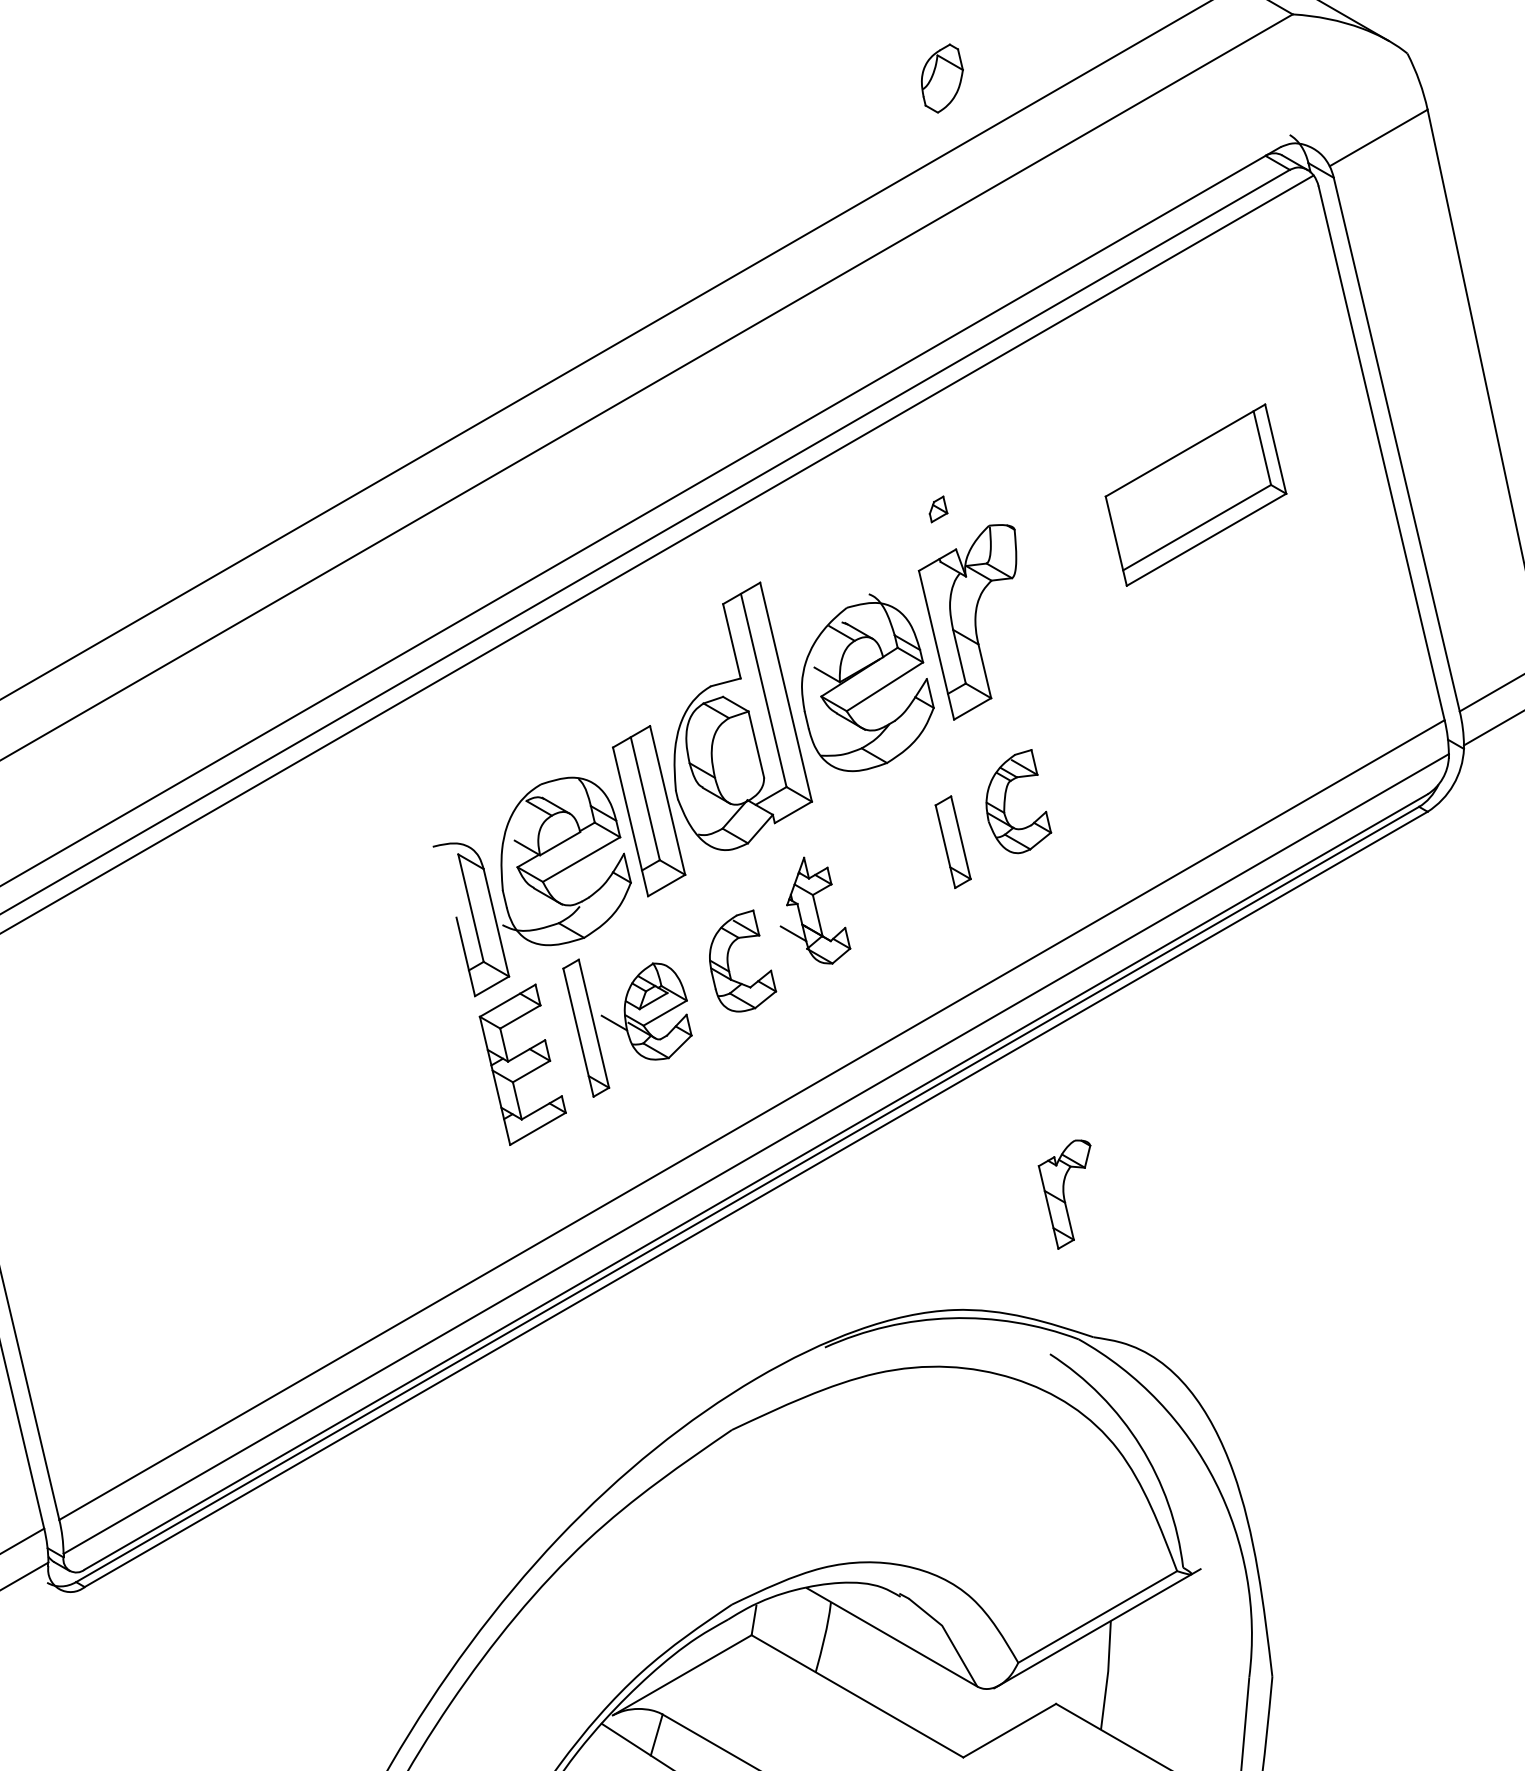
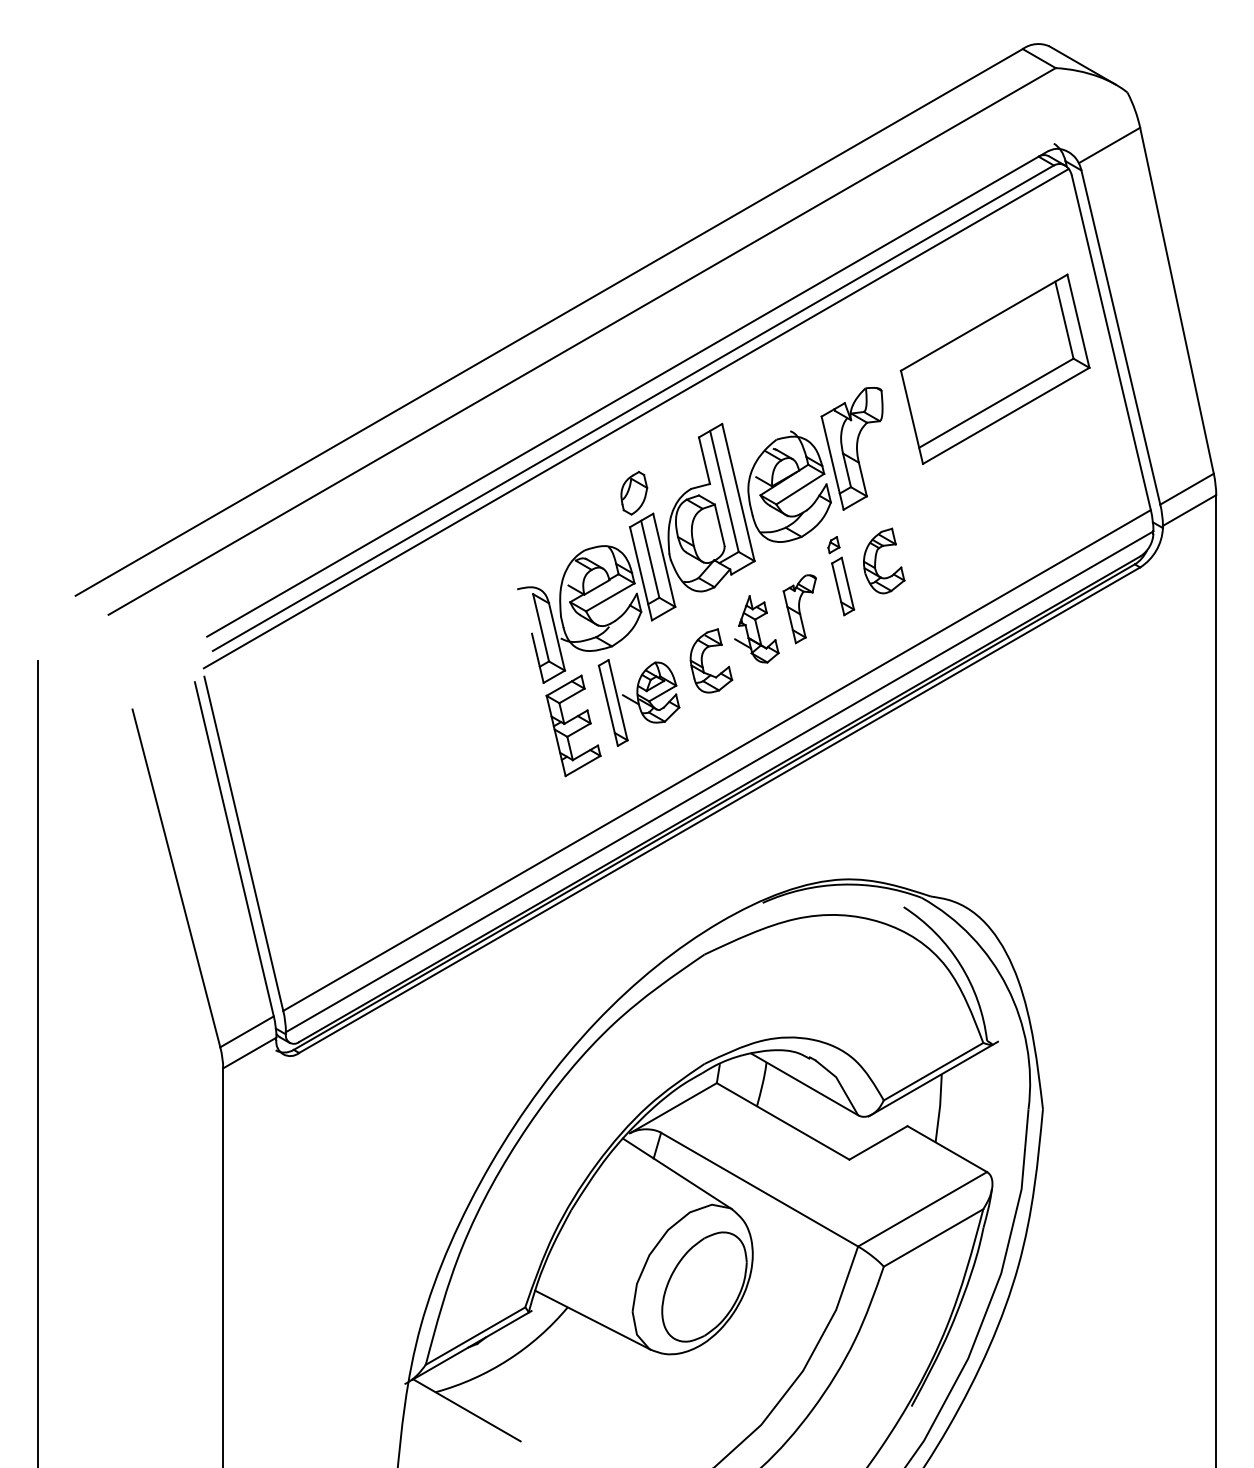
part: (942, 78) -> (634, 493), moved
part: (1195, 494) -> (994, 368), size x1.67
part: (937, 510) -> (833, 545), moved
part: (1064, 1195) -> (799, 609), moved

